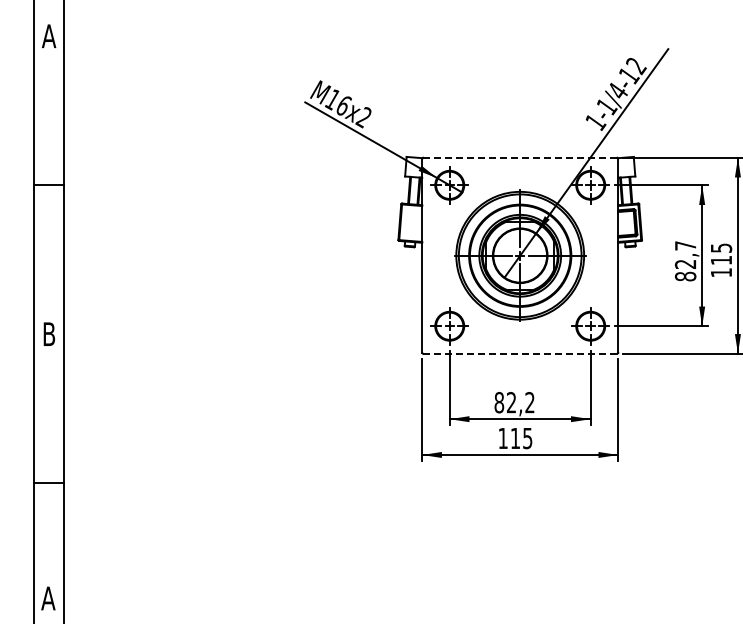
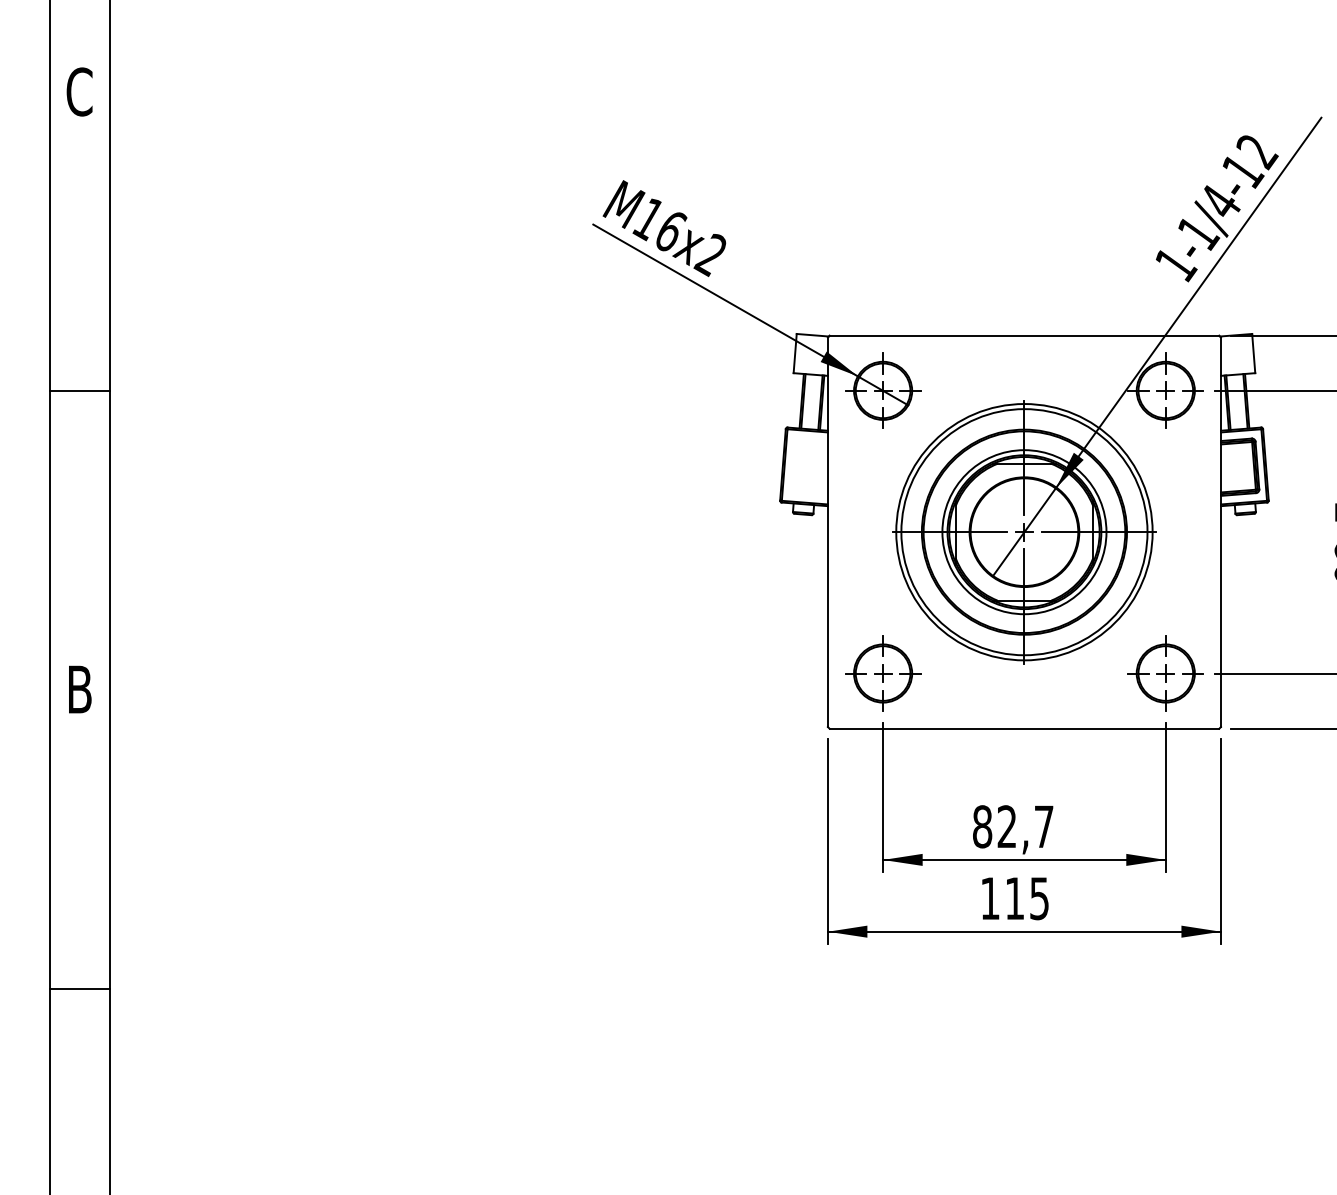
text: (49, 36) -> (80, 92), A -> C
line: (520, 157) -> (1024, 335), dashed -> solid
line: (520, 353) -> (1024, 728), dashed -> solid
text: (529, 402) -> (1043, 826), 82,2 -> 82,7

